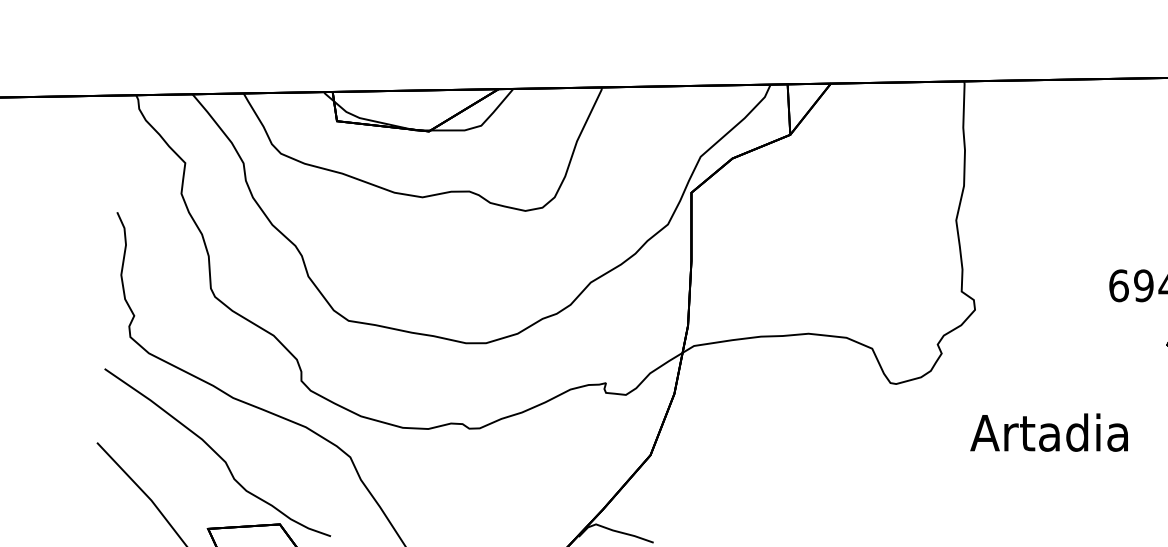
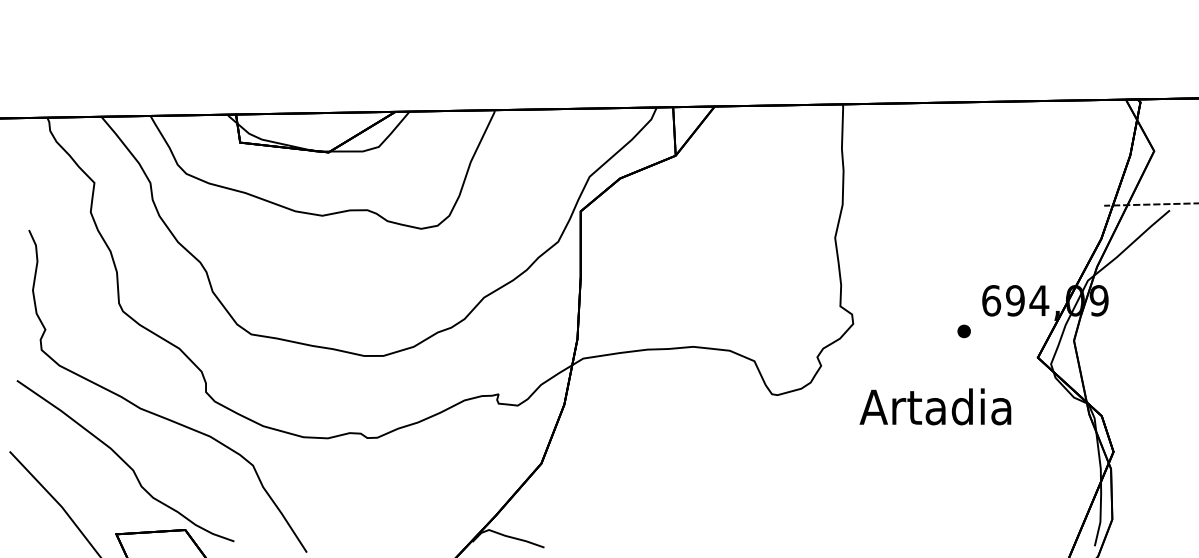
part: (1089, 317) -> (963, 331), added
text: (1049, 432) -> (935, 406), moved

